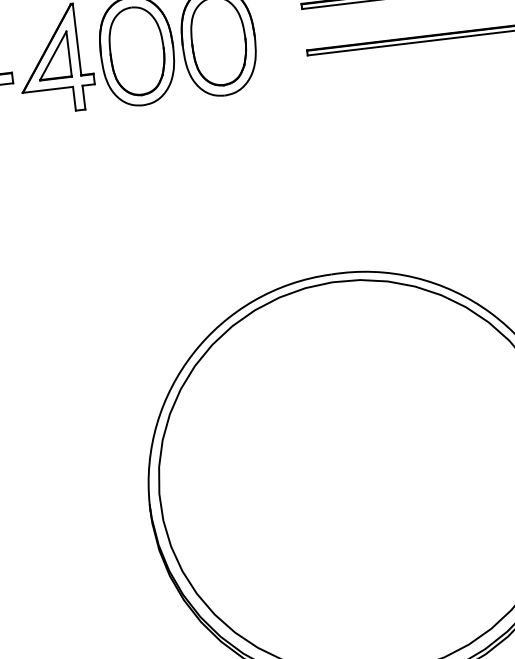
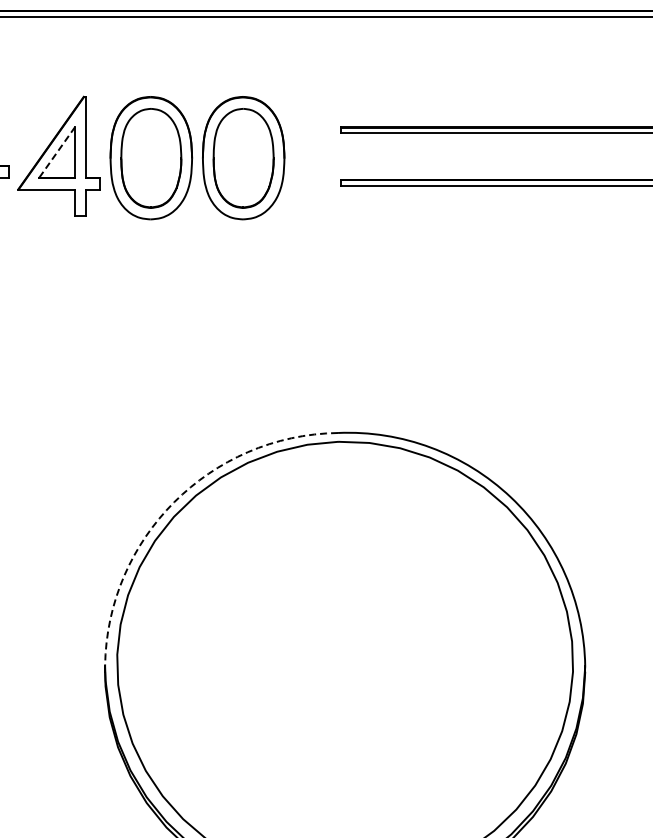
line: (53, 55) -> (57, 152), solid -> dashed
arc: (193, 353) -> (174, 502), solid -> dashed

